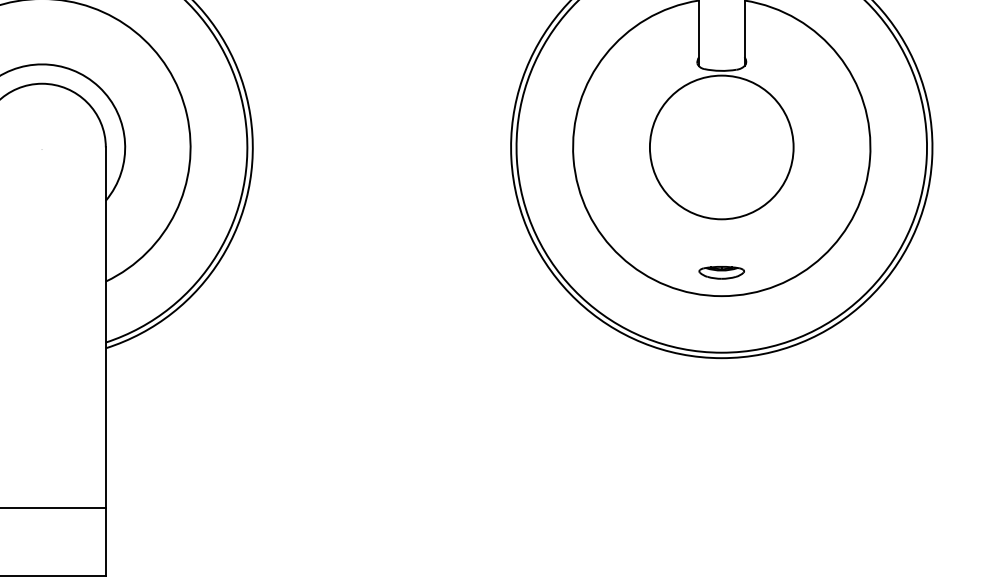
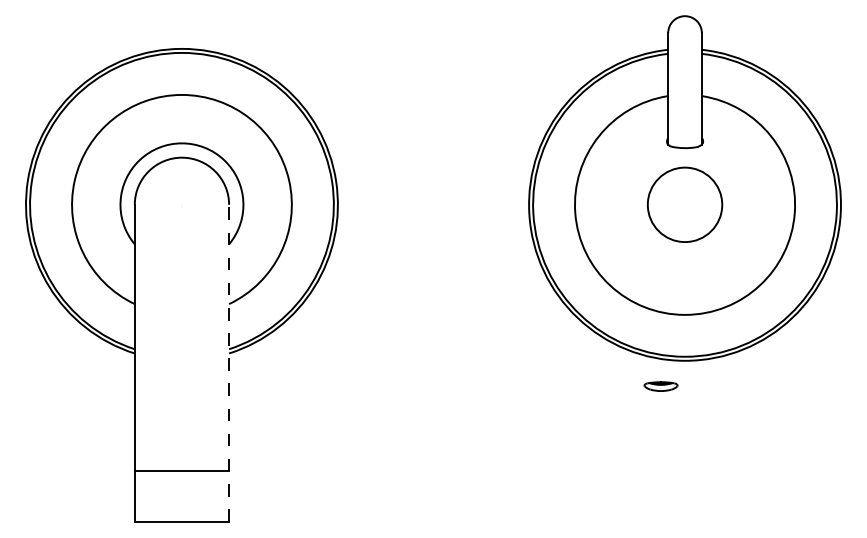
circle: (721, 146) -> (684, 204), size x0.7
part: (721, 272) -> (660, 386), moved
line: (106, 360) -> (229, 362), solid -> dashed

